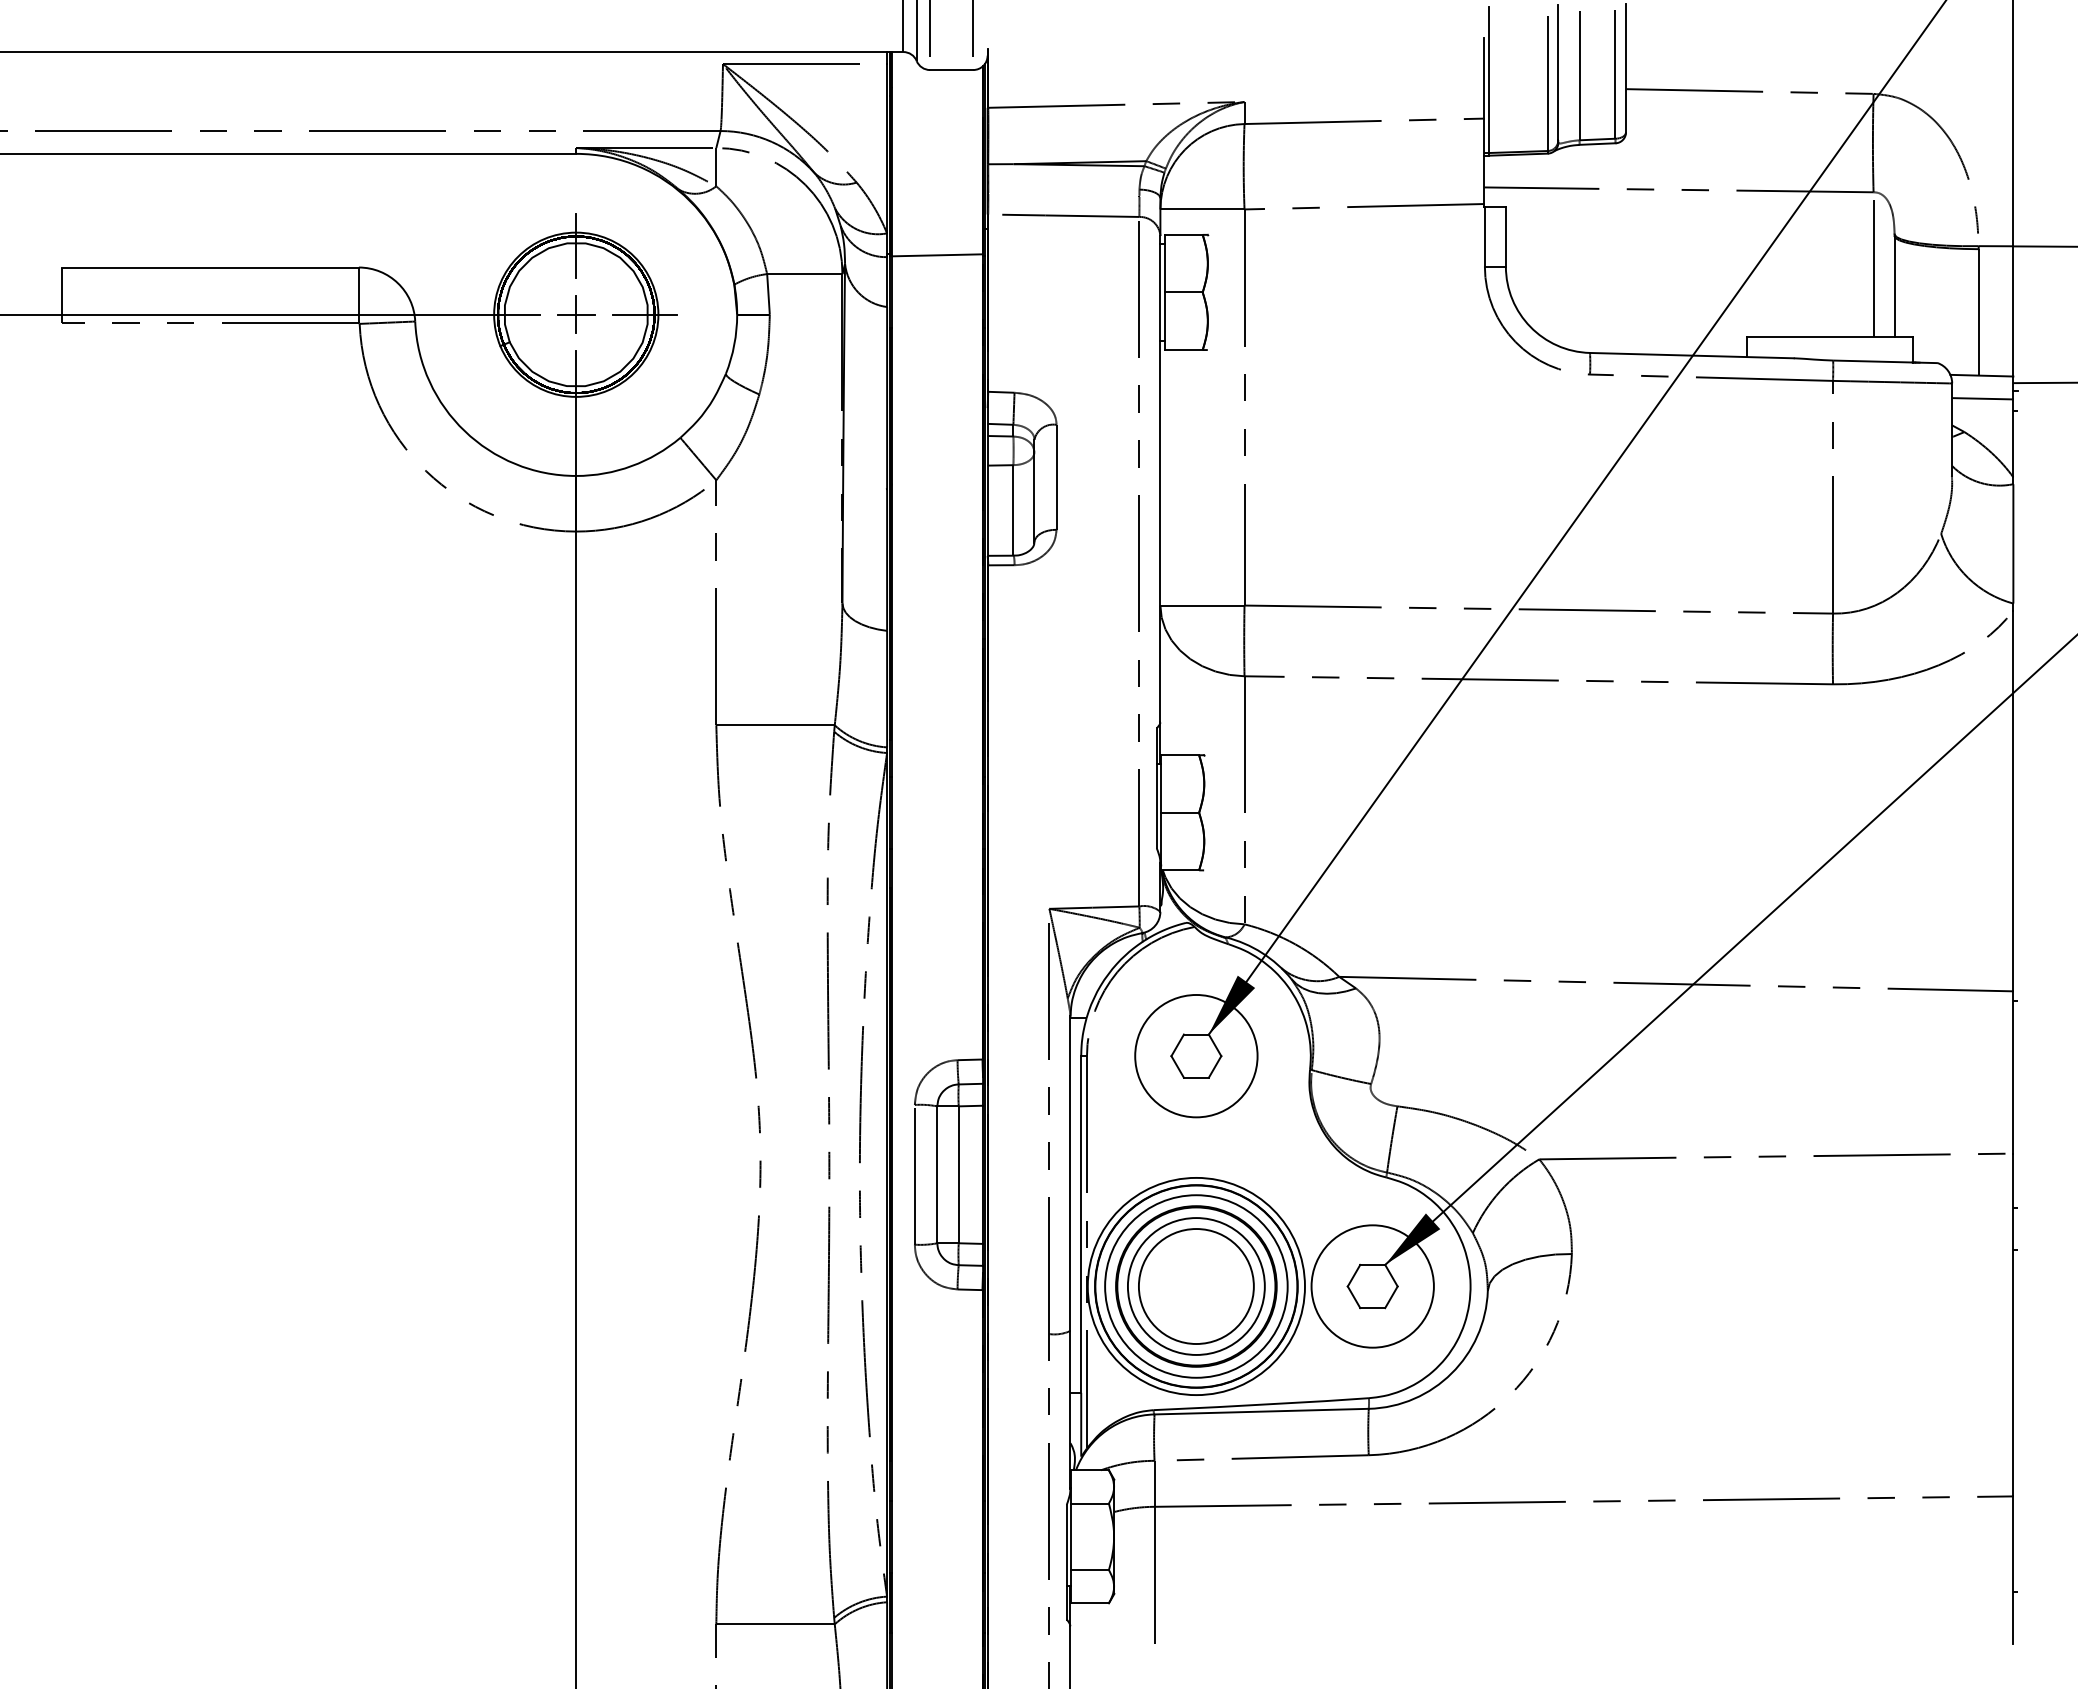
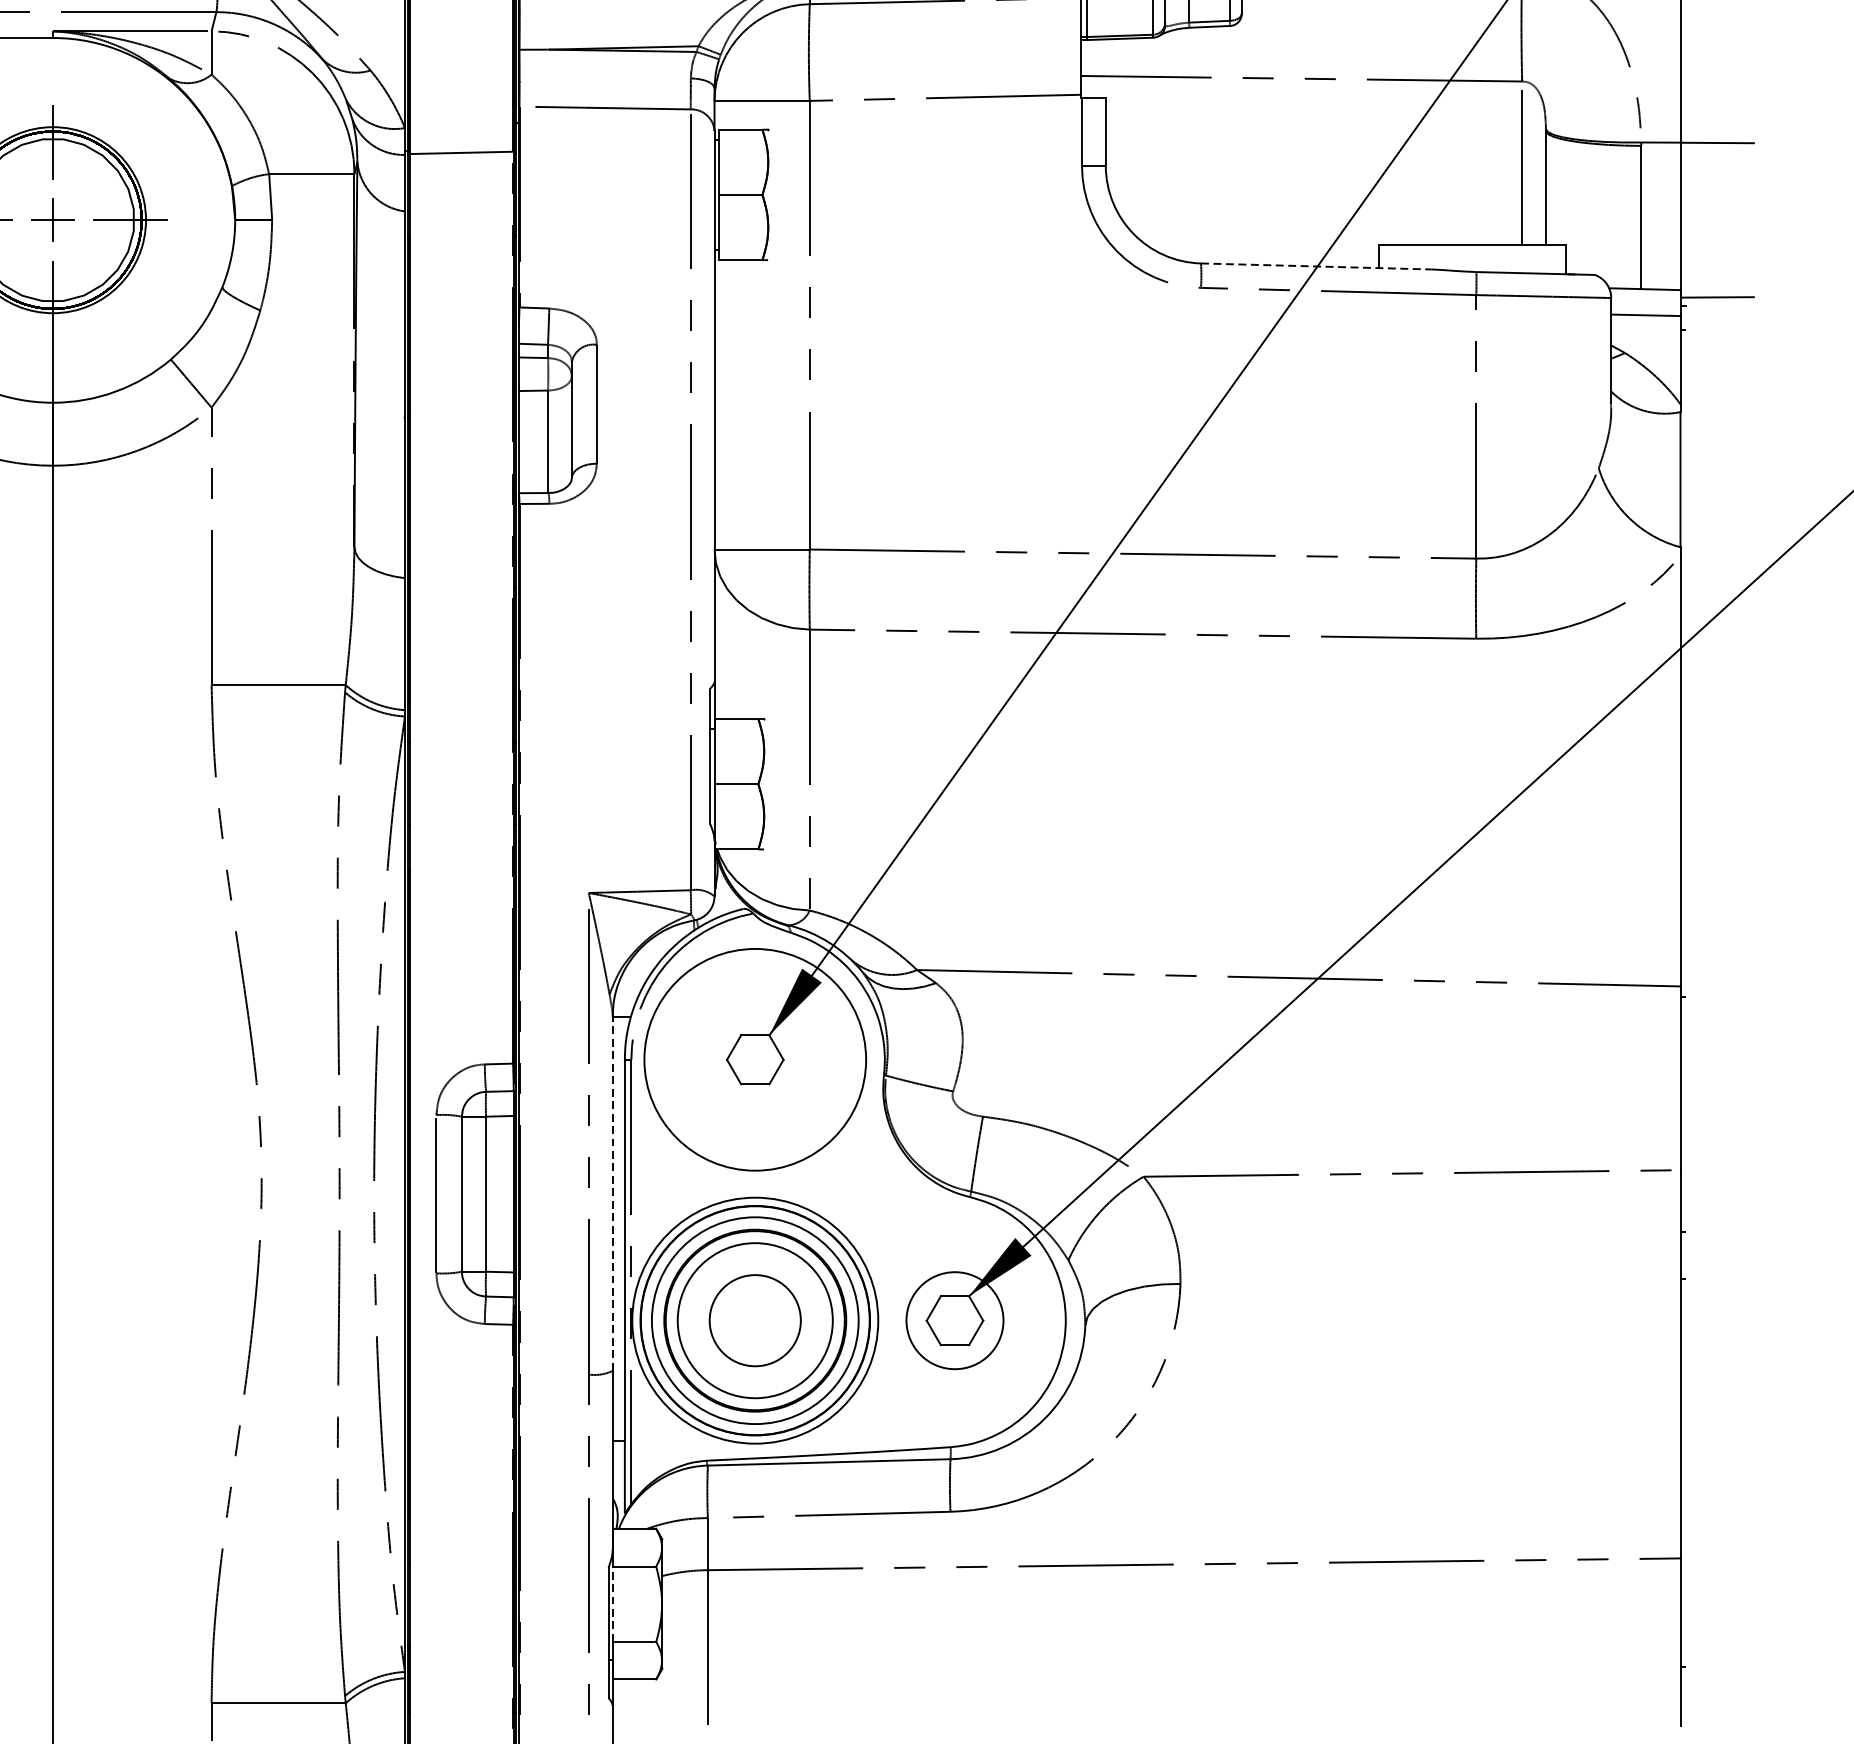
line: (1691, 355) -> (1315, 266), solid -> dashed
circle: (1196, 1055) -> (755, 1059), size x1.6
line: (1070, 1173) -> (612, 1192), solid -> dashed
circle: (1195, 1286) -> (754, 1320), size x0.7
circle: (1372, 1286) -> (954, 1320), size x0.7
line: (1071, 1536) -> (613, 1603), solid -> dashed

